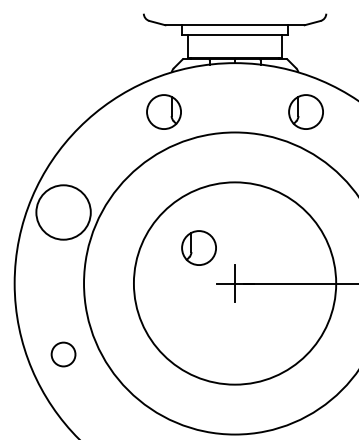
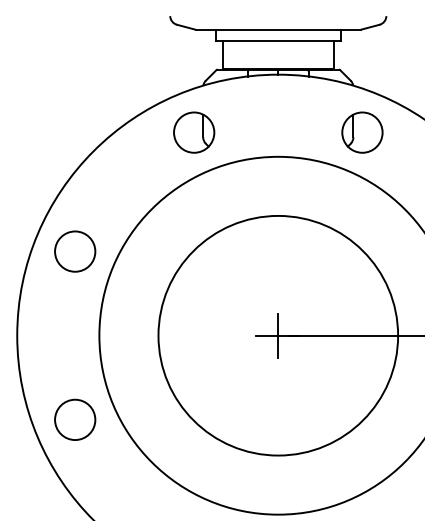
circle: (63, 212) -> (75, 251), size x0.62
part: (198, 247) -> (235, 293), removed
circle: (63, 354) -> (75, 419), size x1.43

